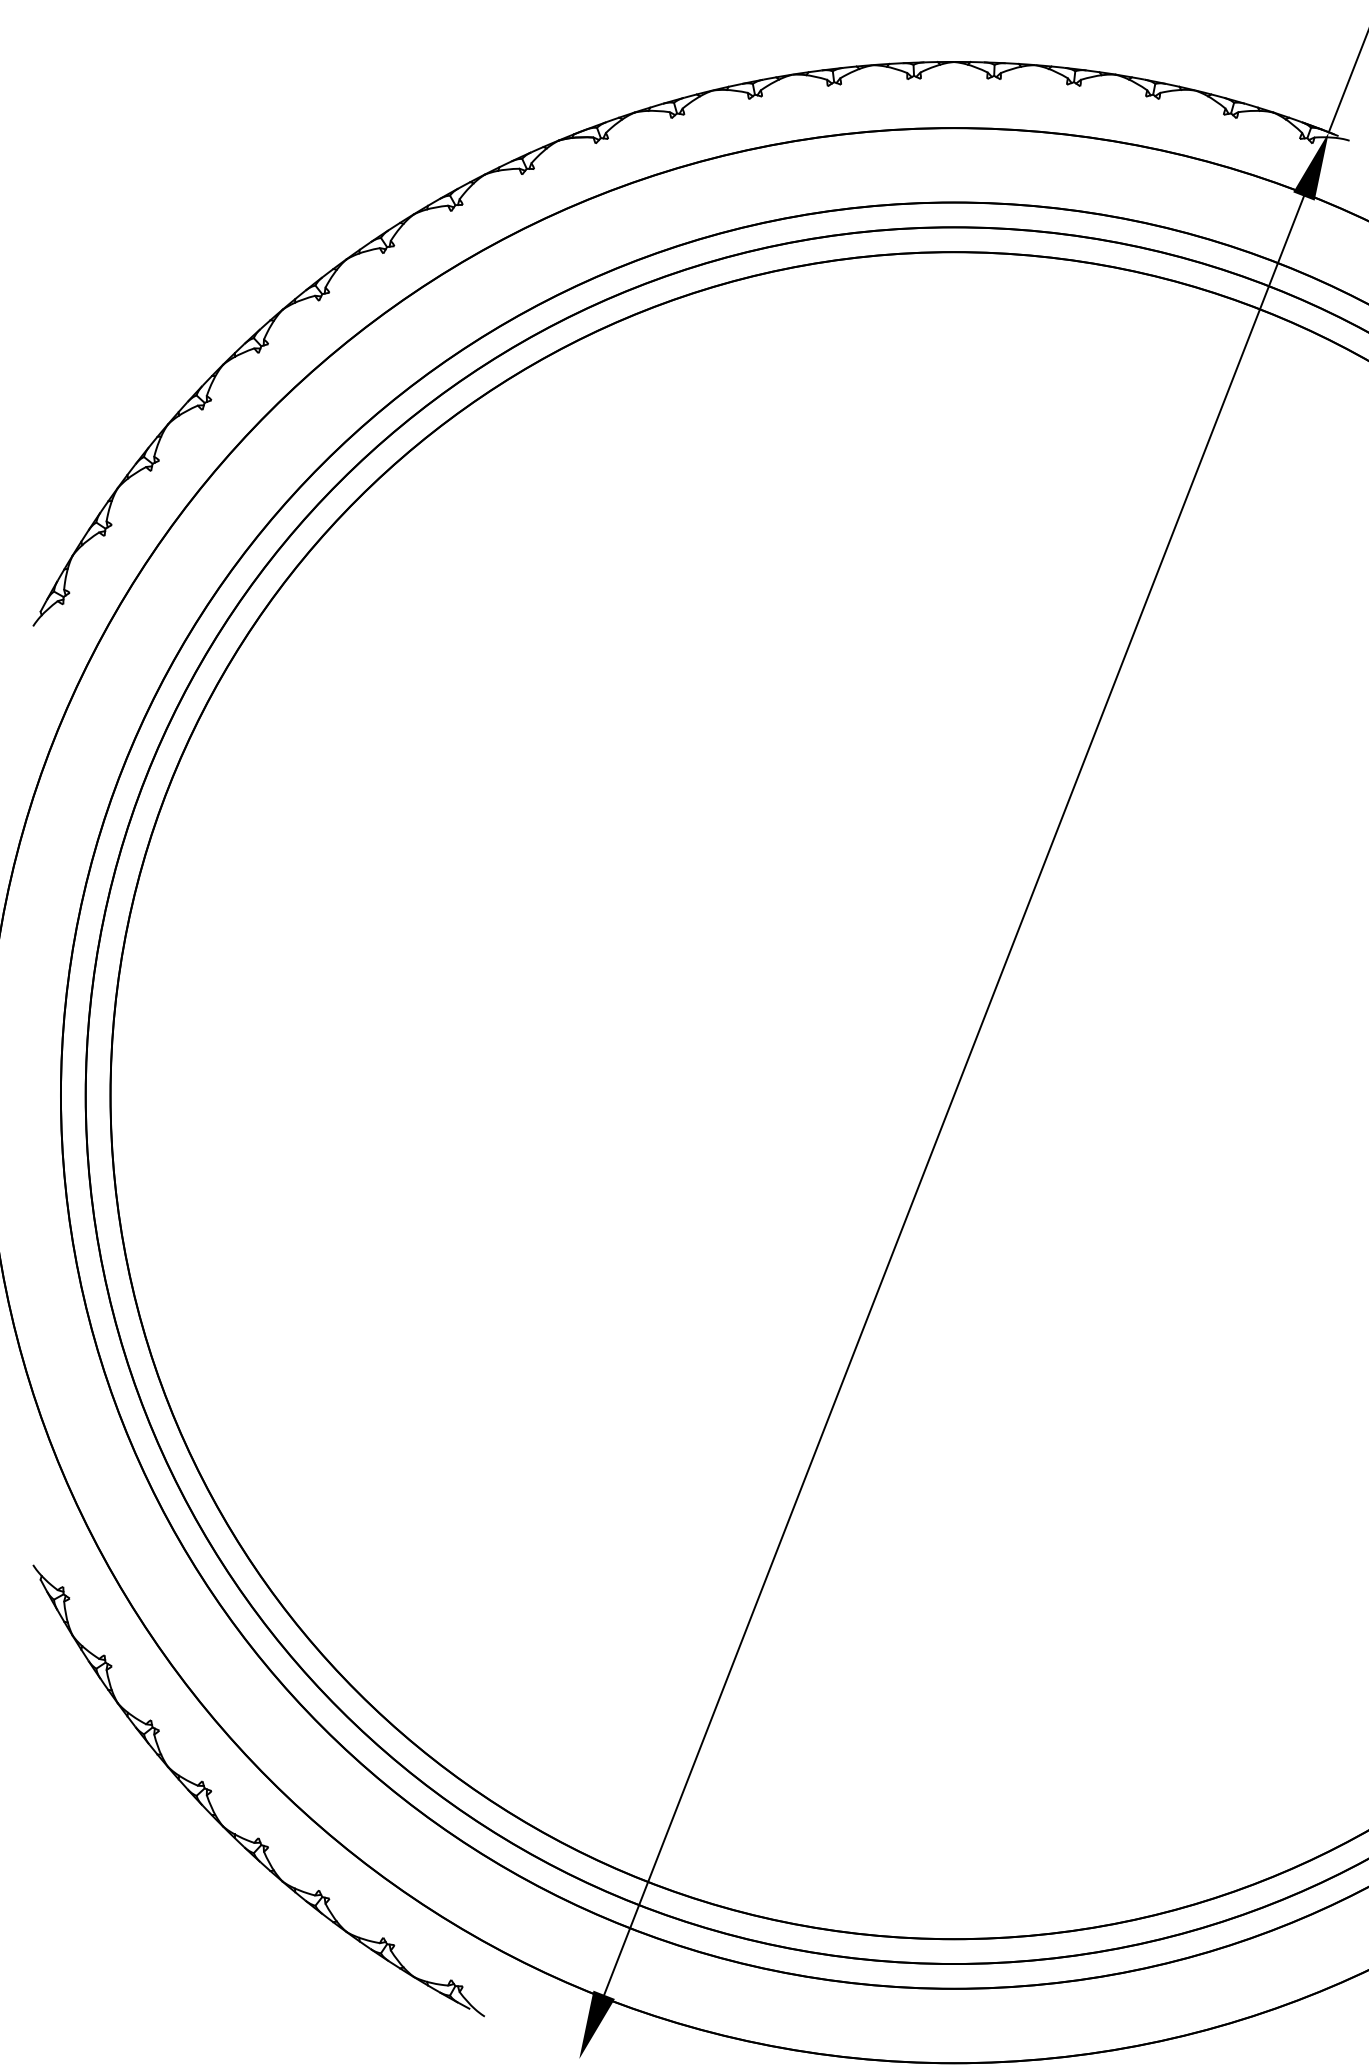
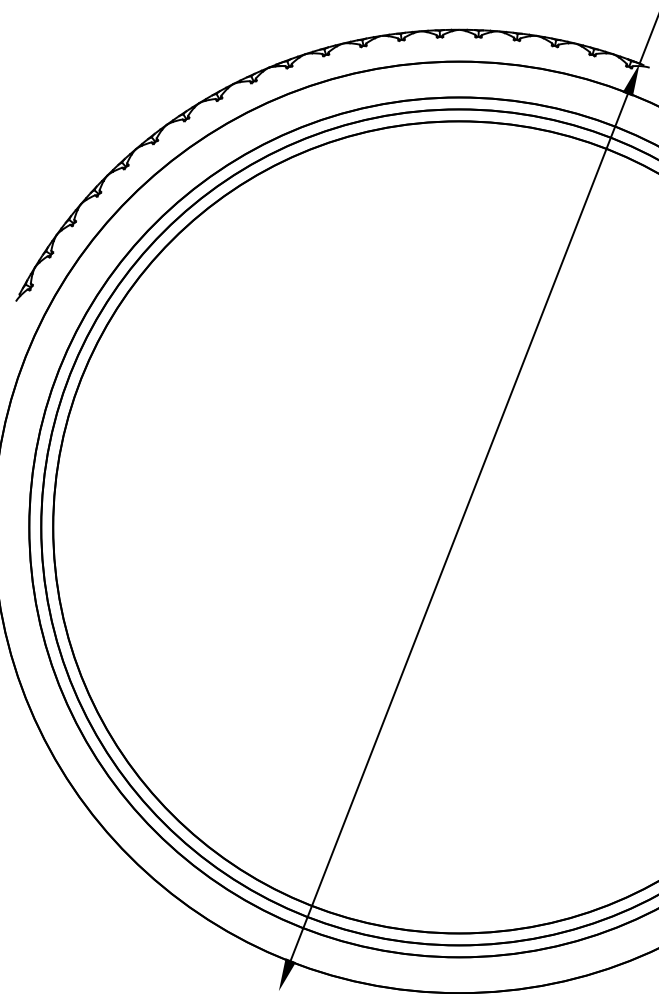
part: (212, 1791) -> (102, 862), removed

